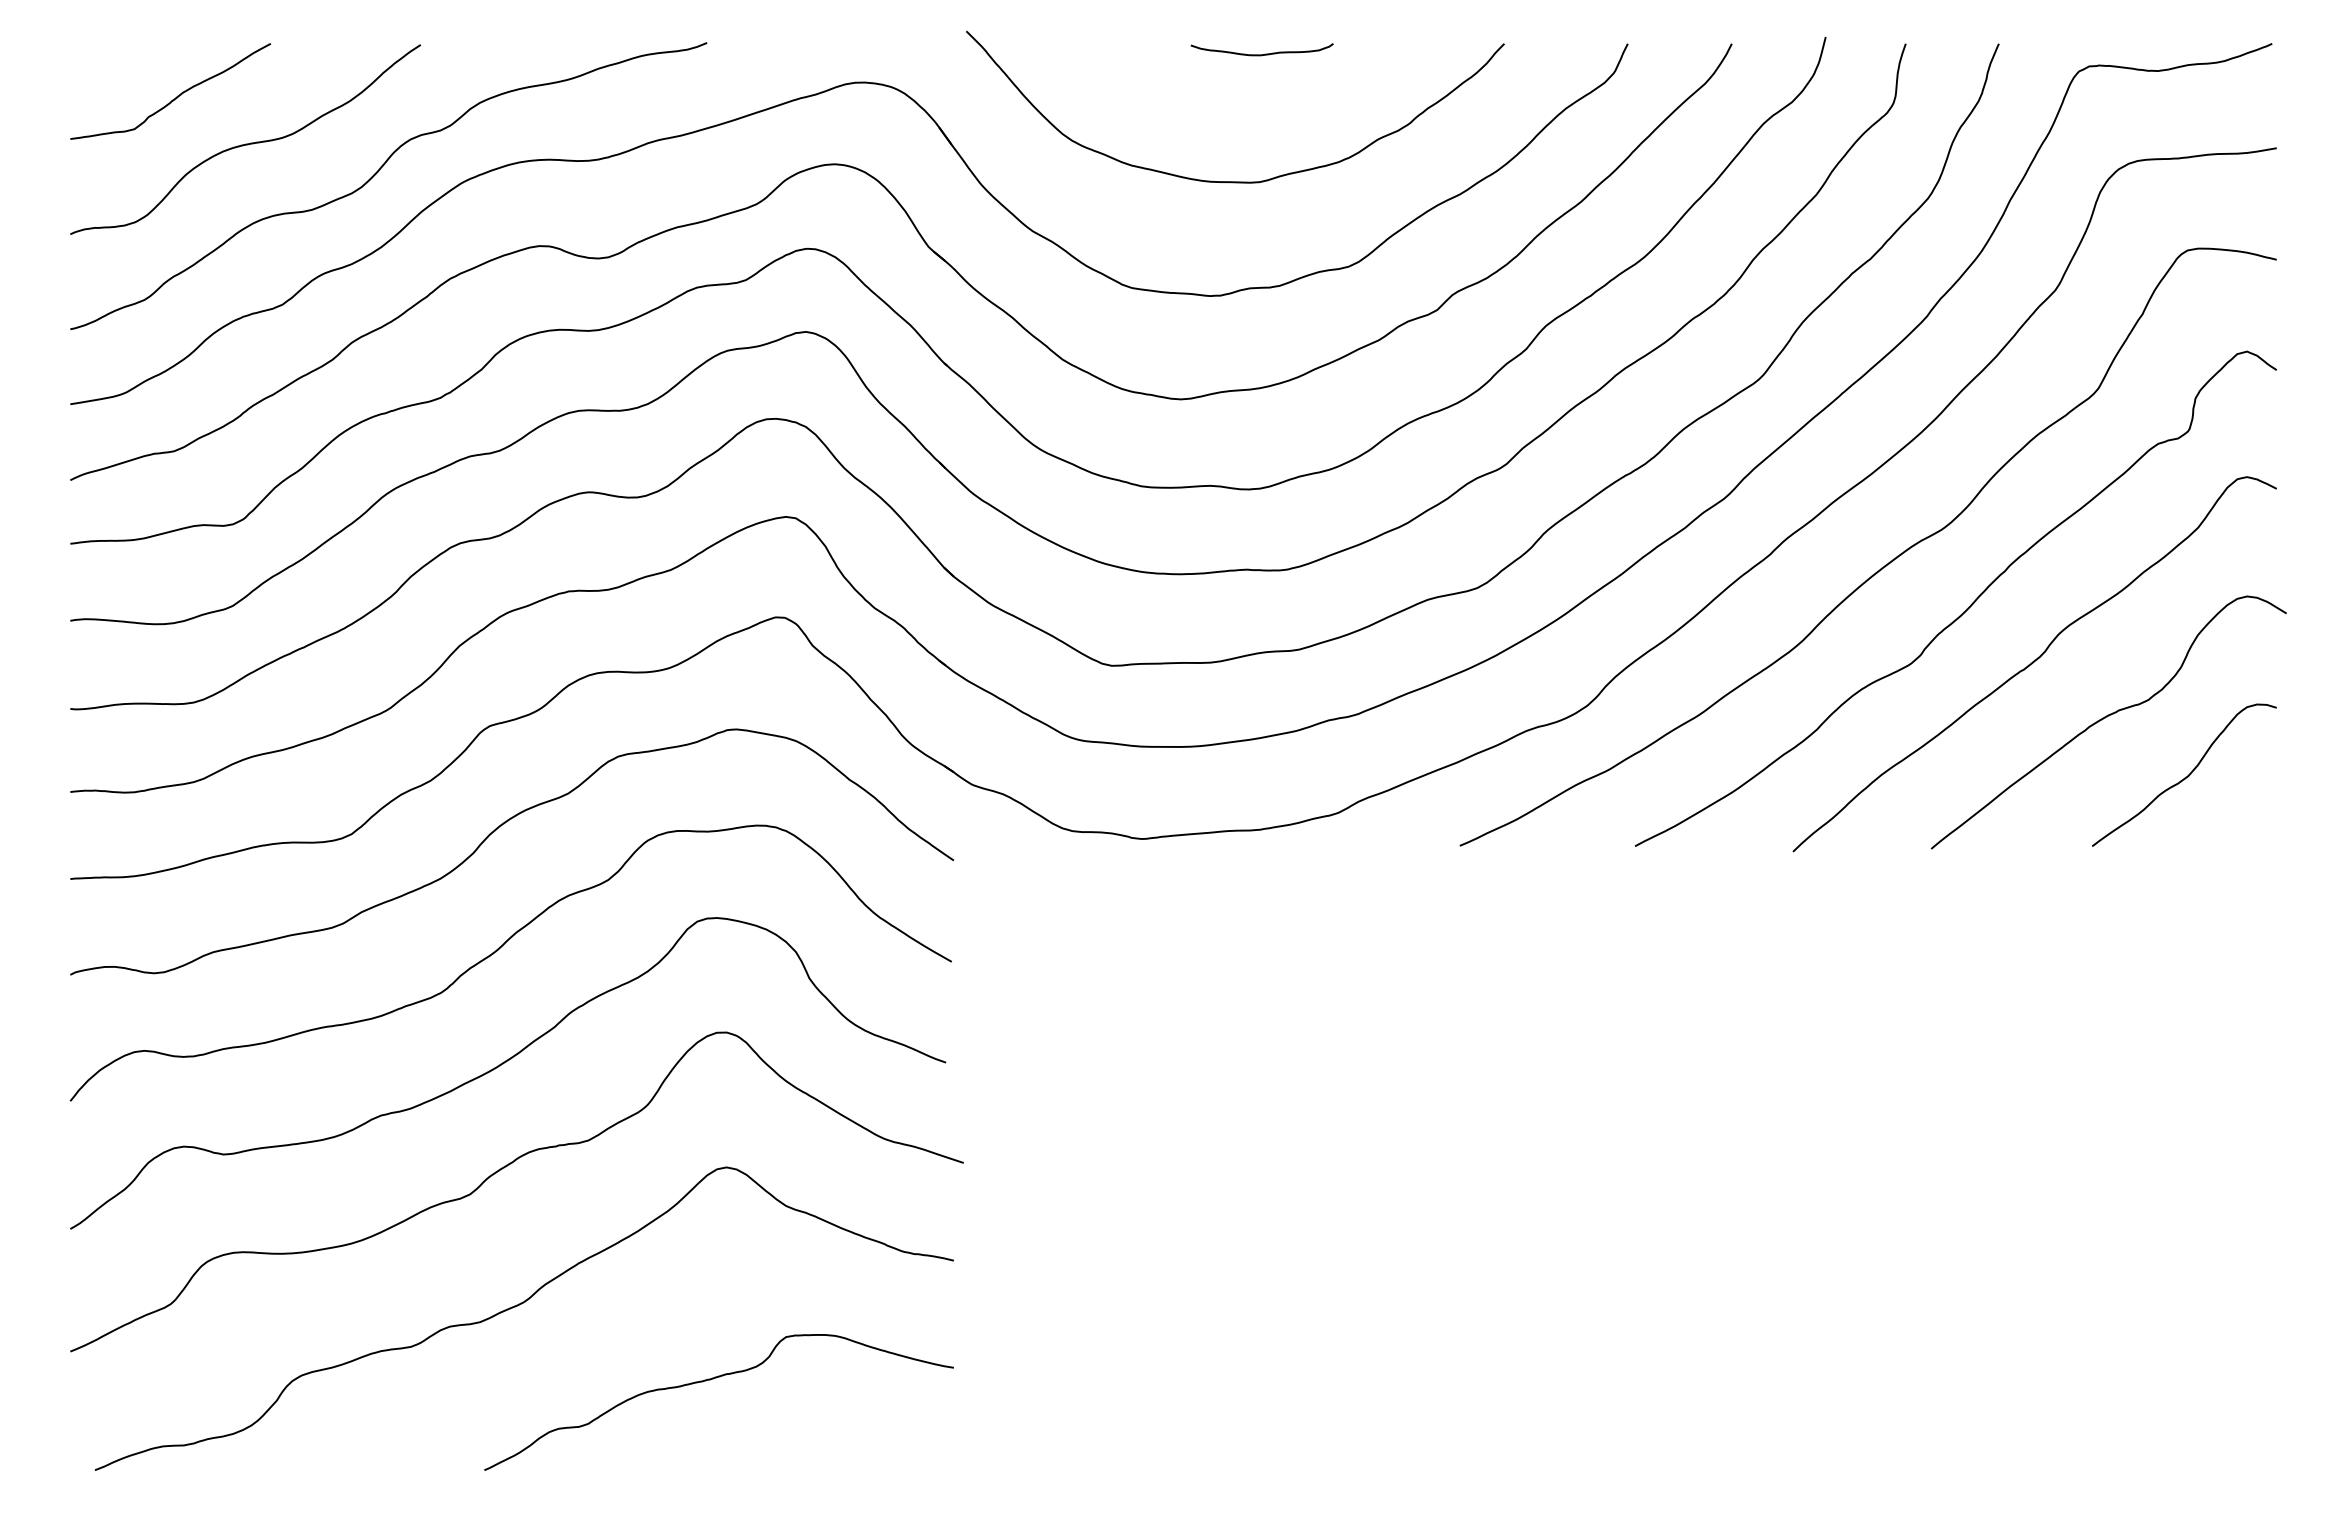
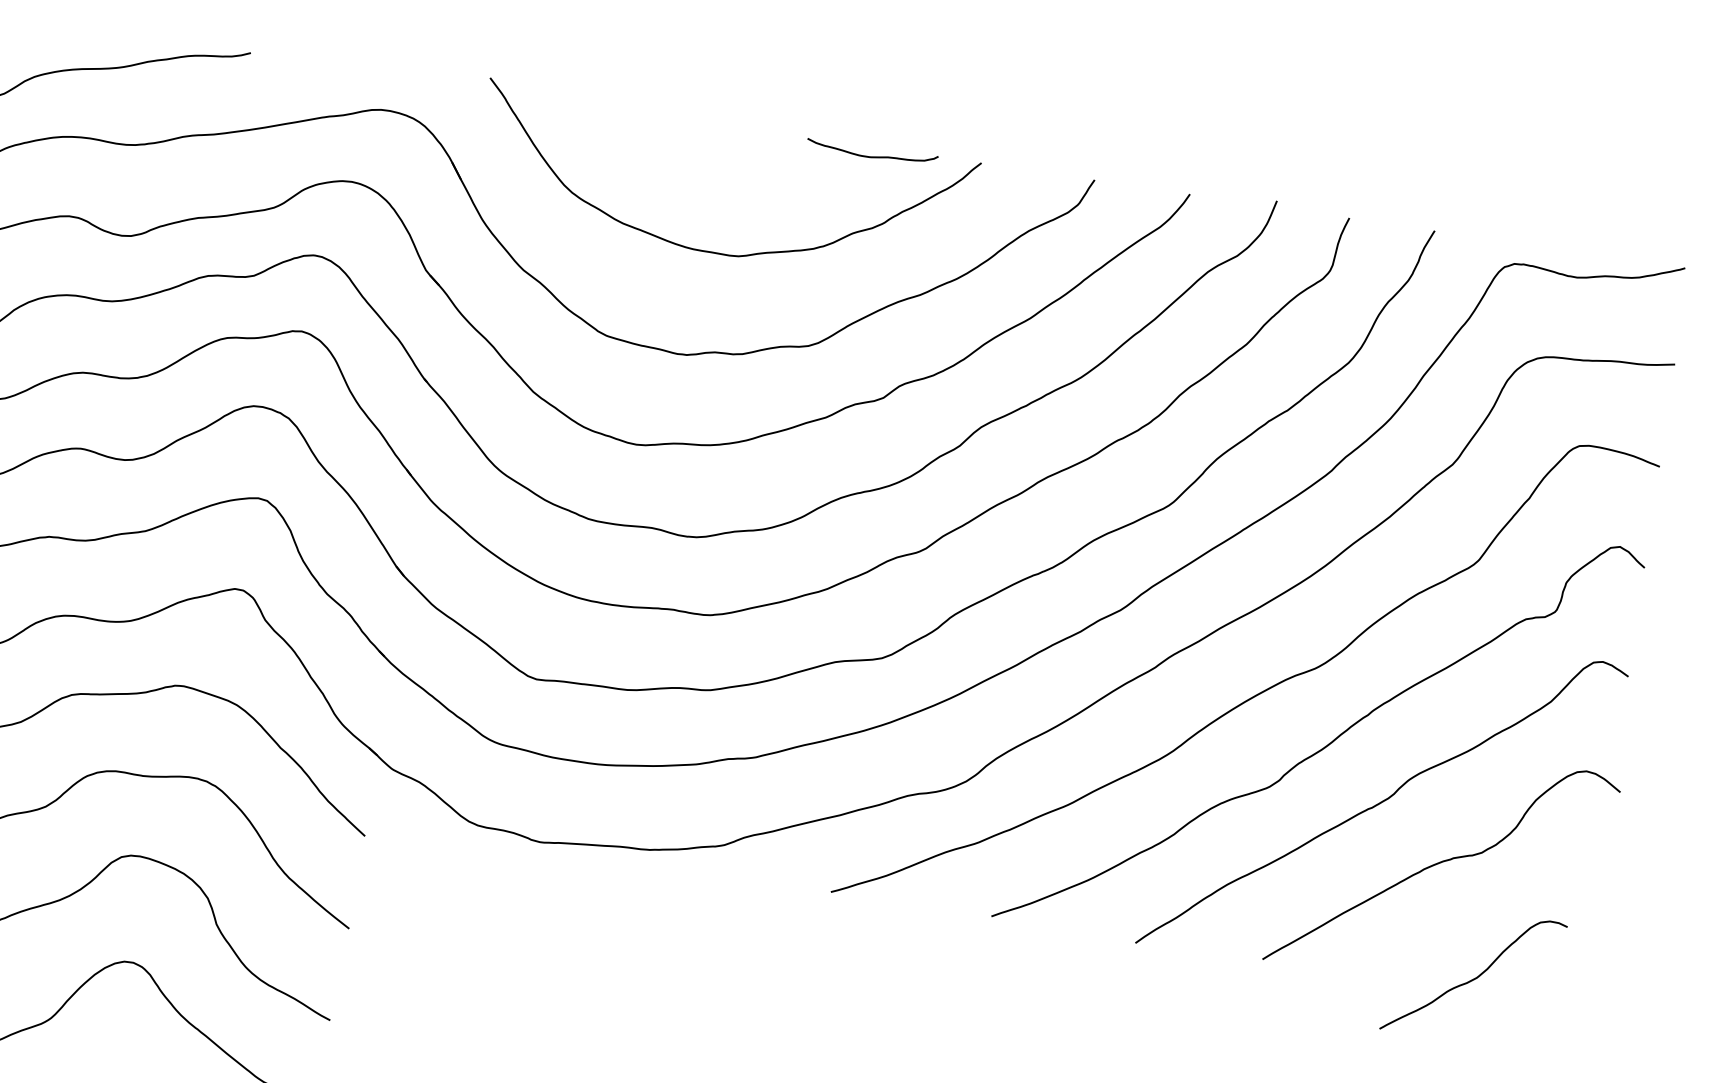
curve: (1261, 54) -> (871, 156), moved
curve: (2186, 776) -> (1475, 977), moved

